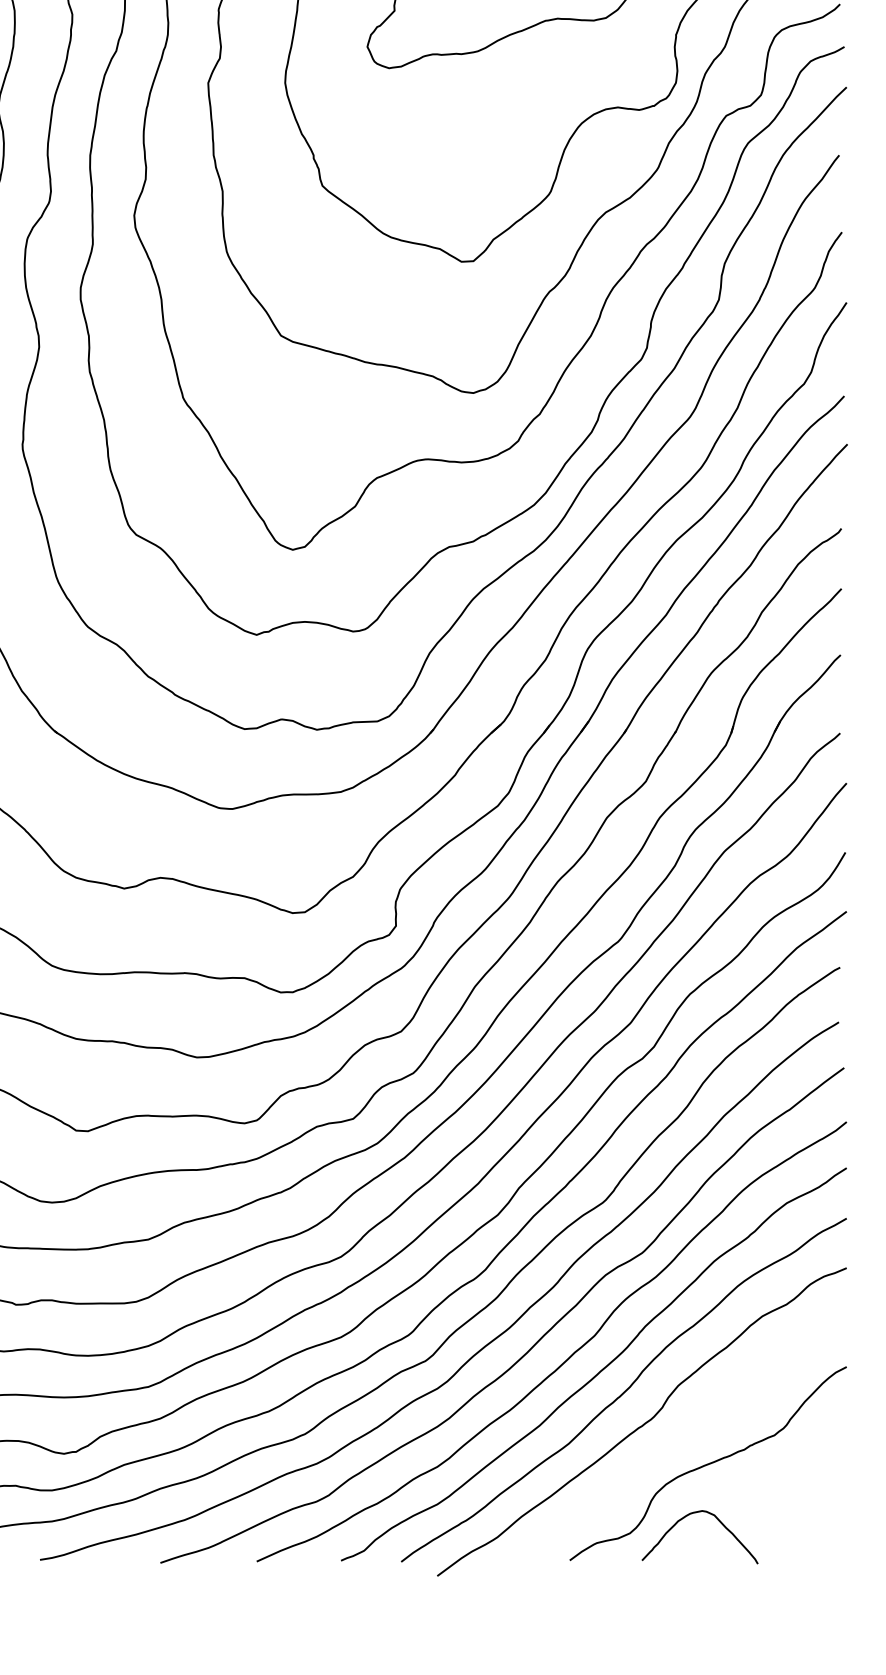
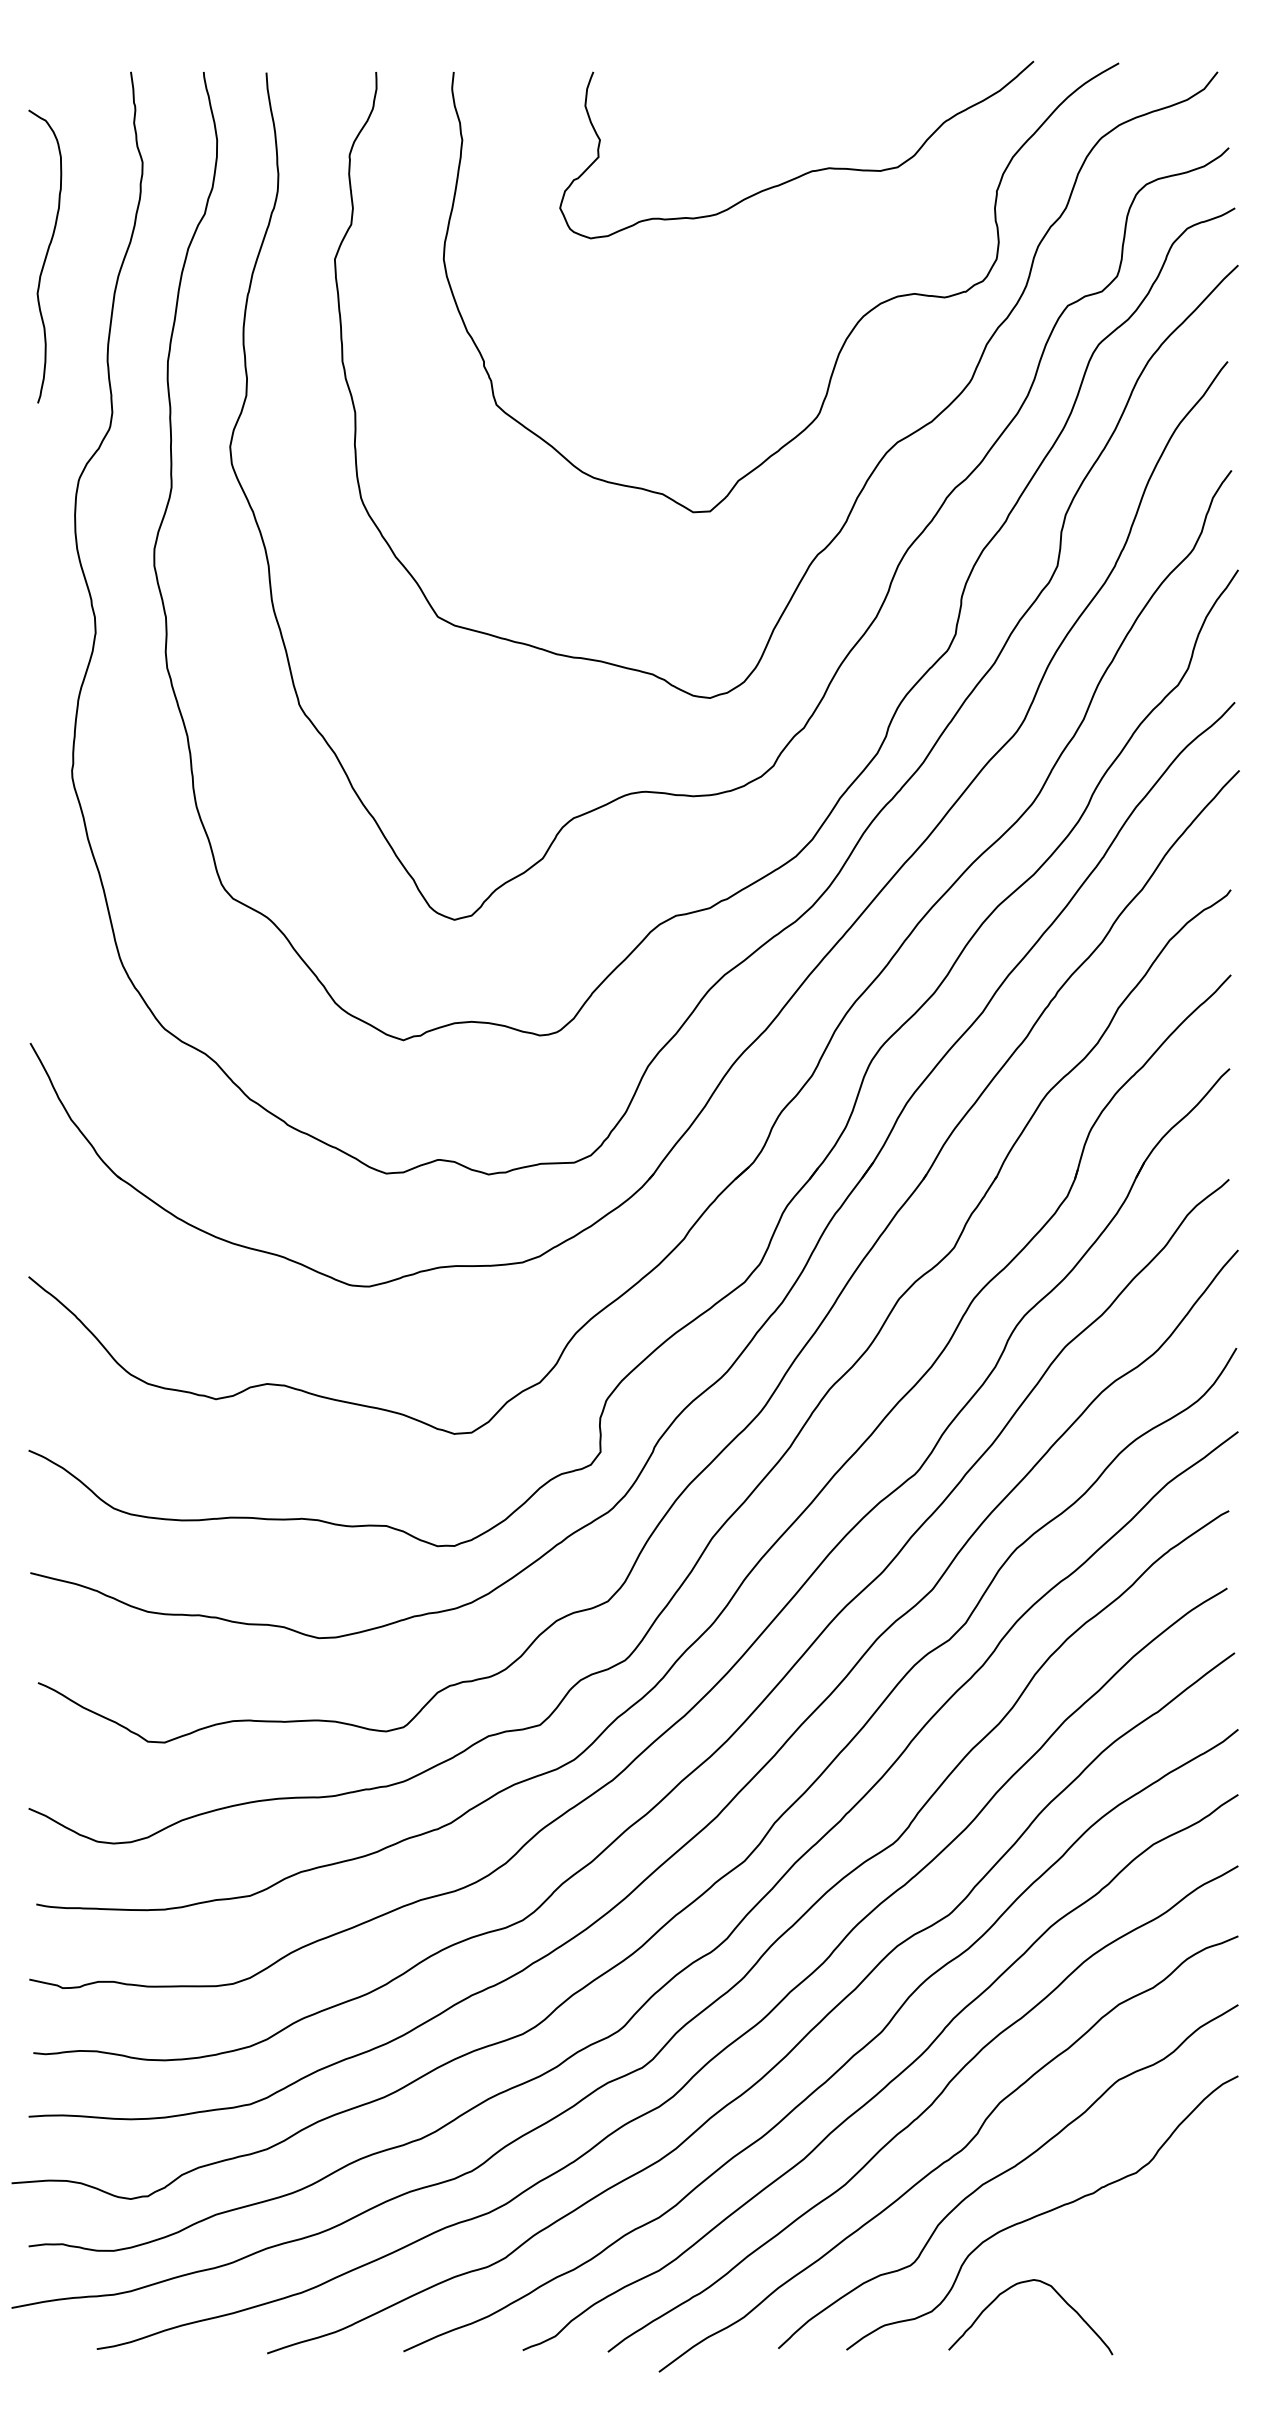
curve: (682, 1435) -> (1006, 2172), added

